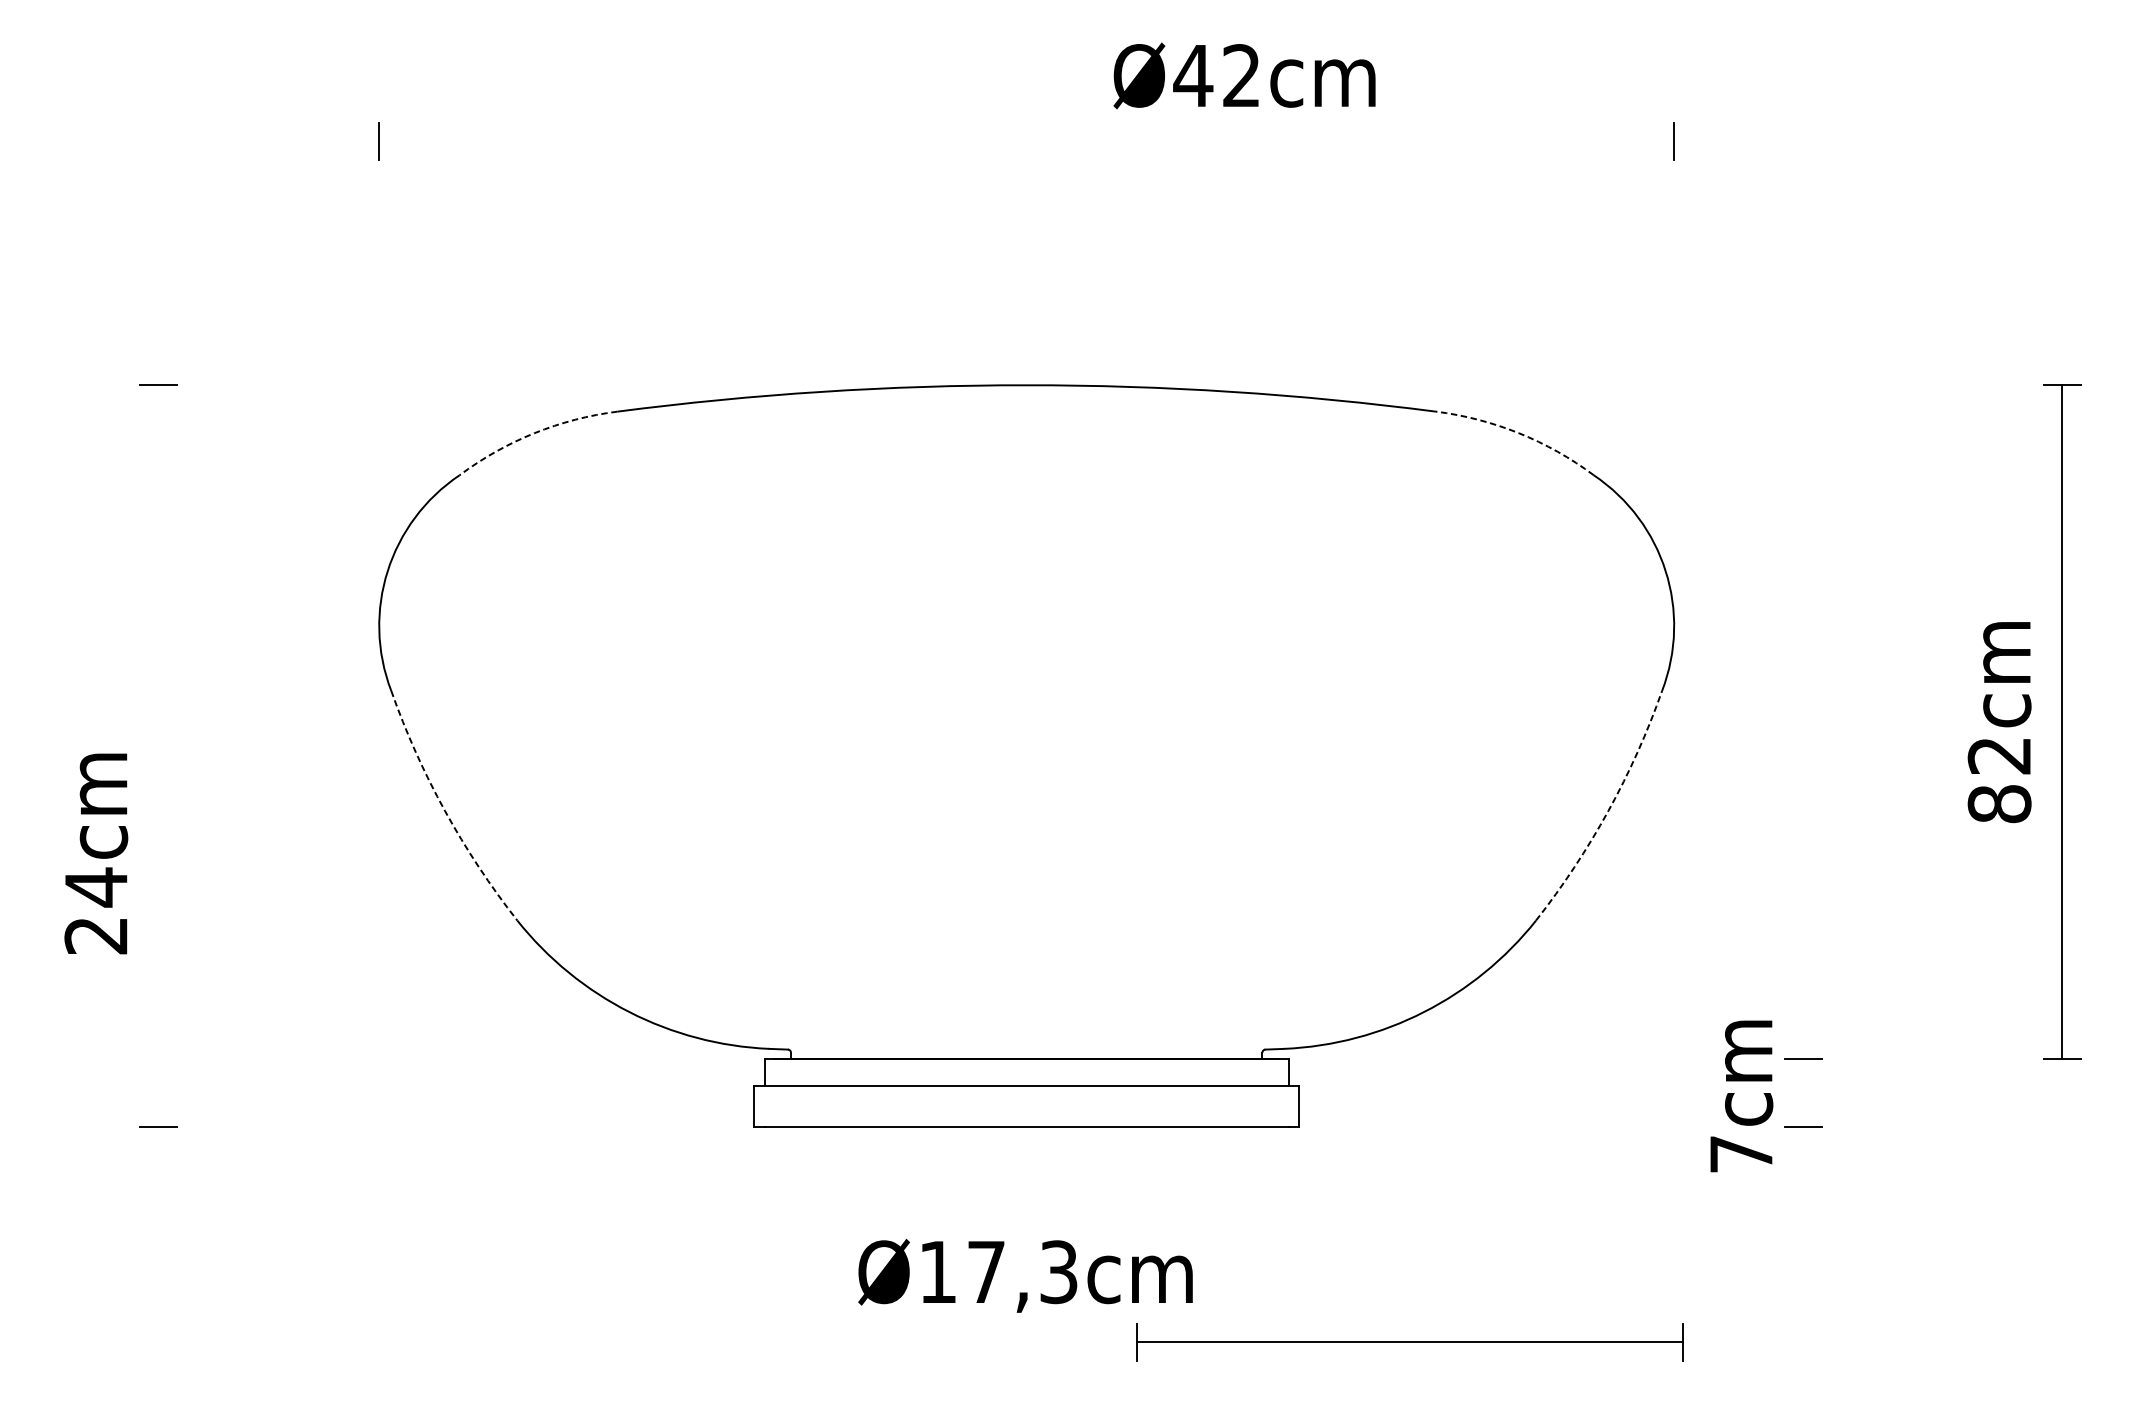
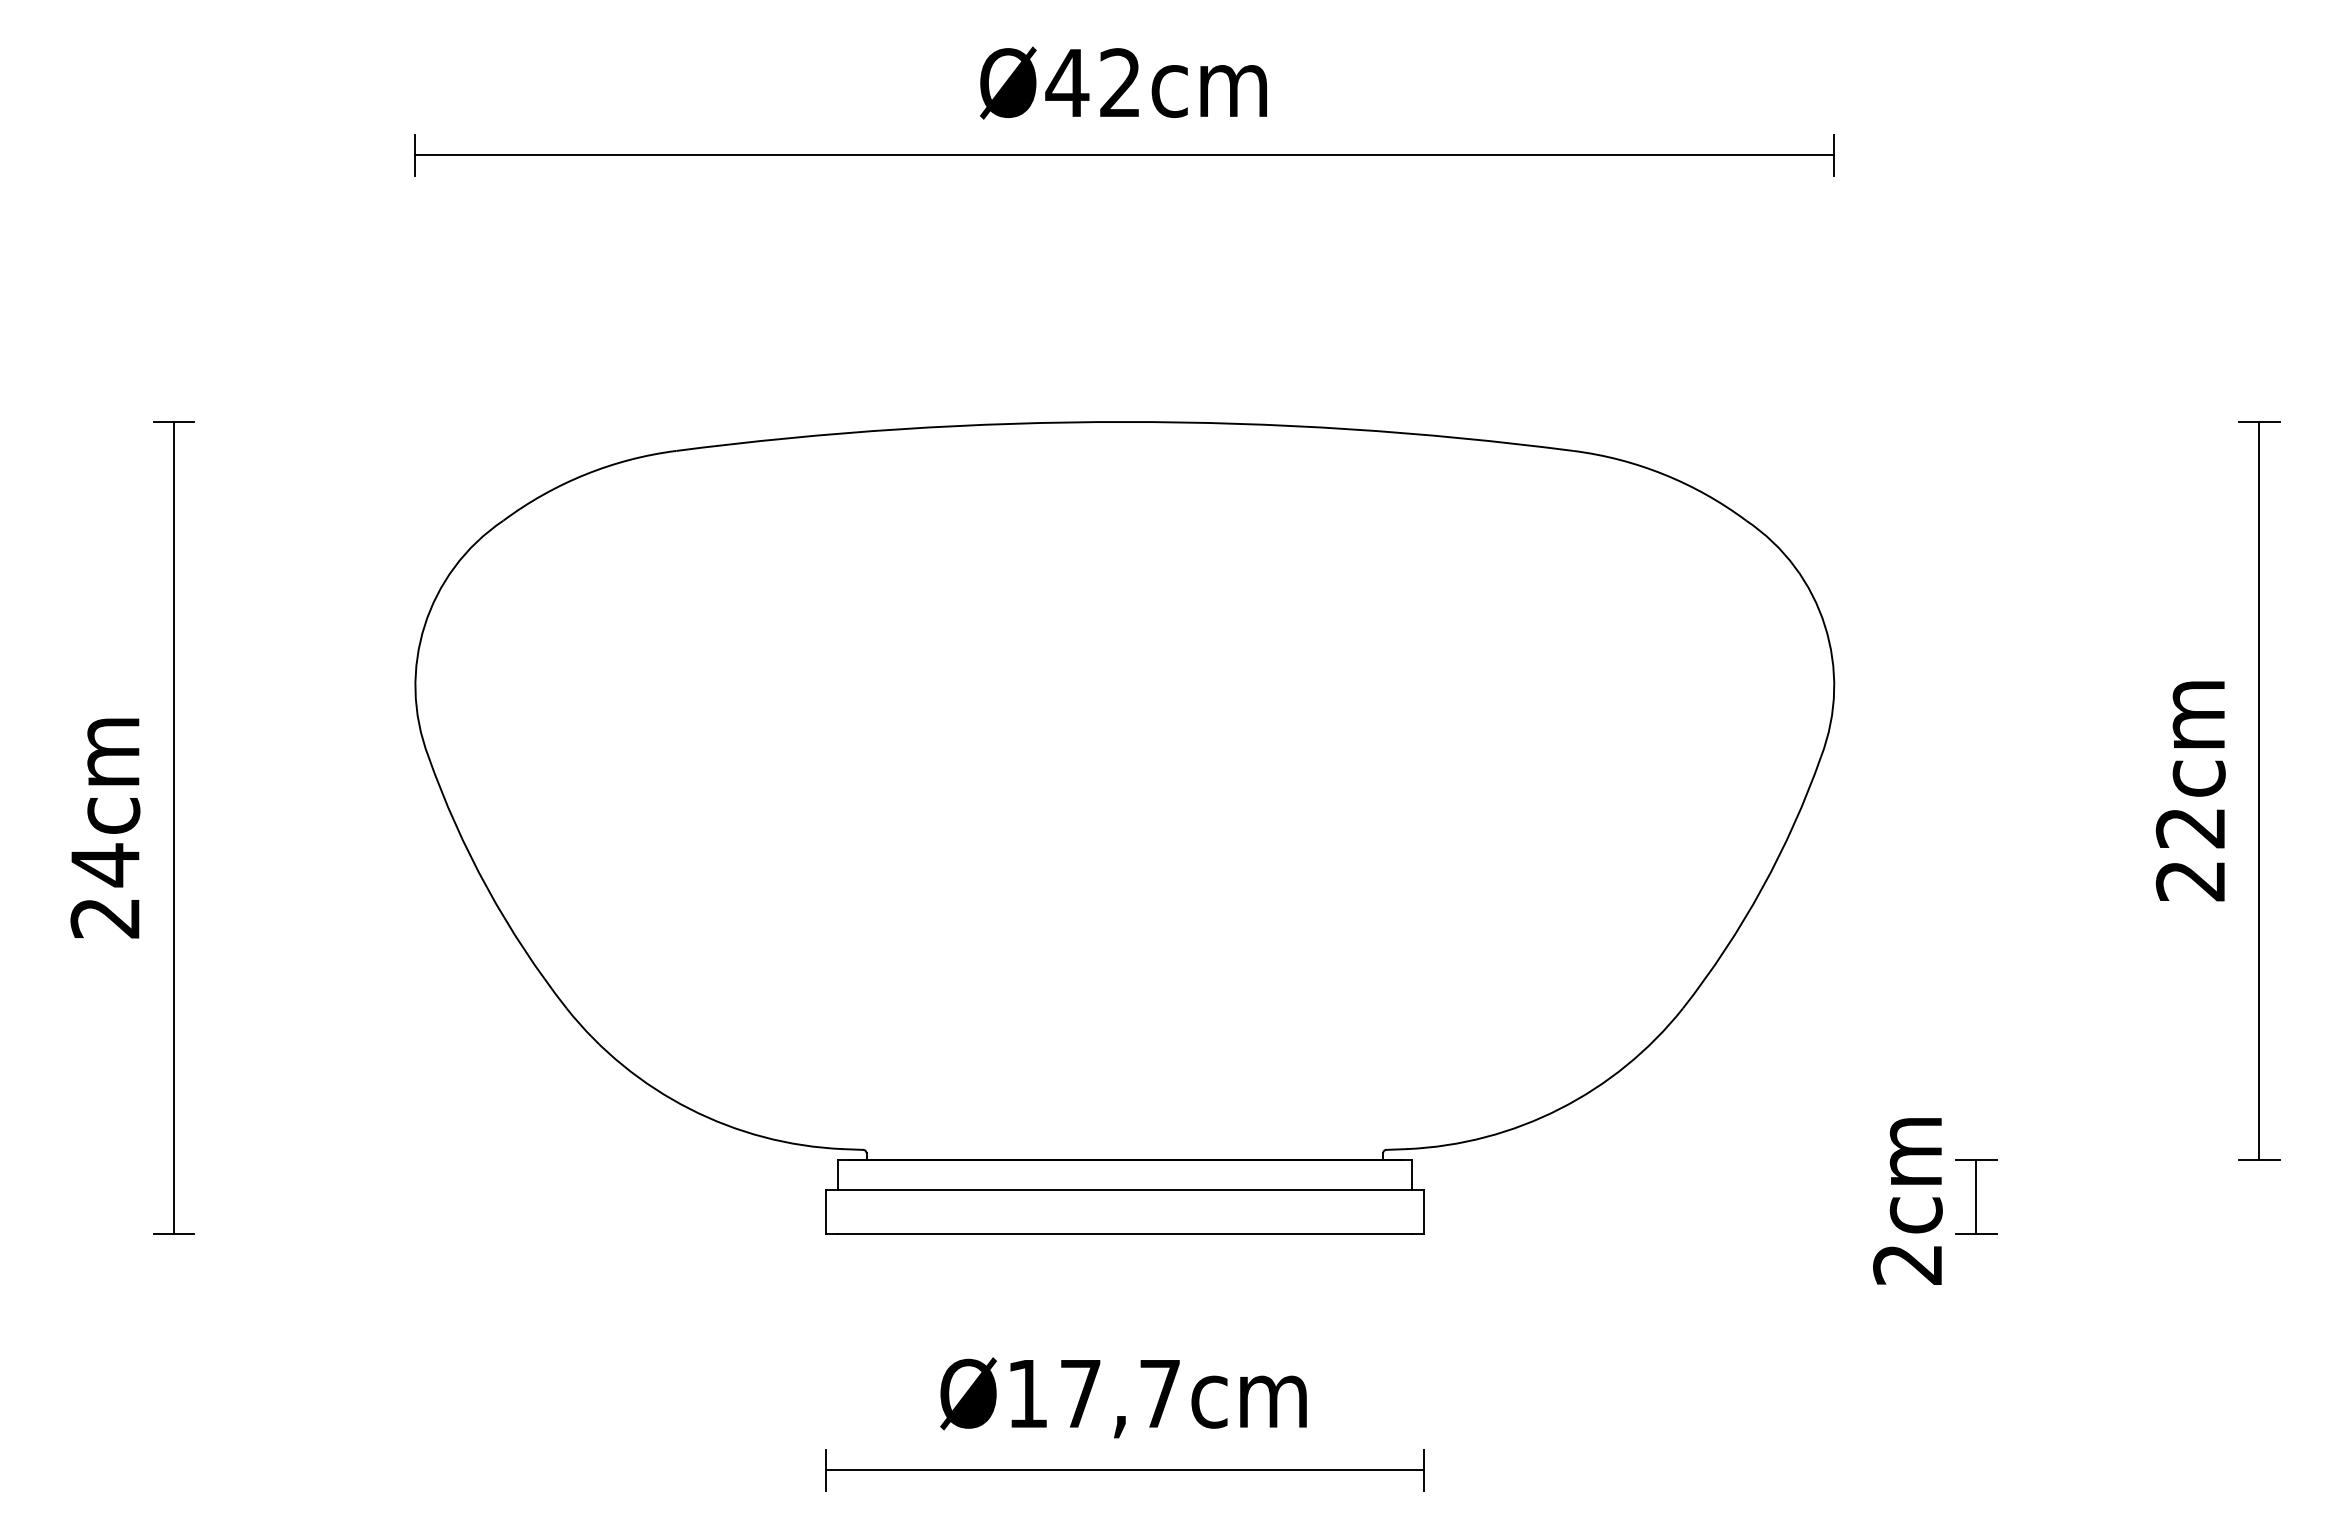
text: (1244, 75) -> (1123, 82), moved
line: (1026, 142) -> (1124, 155), added
arc: (534, 433) -> (585, 474), dashed -> solid
arc: (1519, 433) -> (1664, 474), dashed -> solid
line: (159, 756) -> (174, 828), added
text: (1999, 803) -> (2190, 880), 82cm -> 22cm
arc: (445, 811) -> (487, 888), dashed -> solid
arc: (1608, 811) -> (1762, 888), dashed -> solid
text: (96, 853) -> (105, 828), moved
line: (1804, 1092) -> (1976, 1196), added
text: (1741, 1154) -> (1907, 1264), 7cm -> 2cm
text: (1059, 1271) -> (1160, 1393), Ø17,3cm -> Ø17,7cm
part: (1409, 1342) -> (1124, 1470), moved

